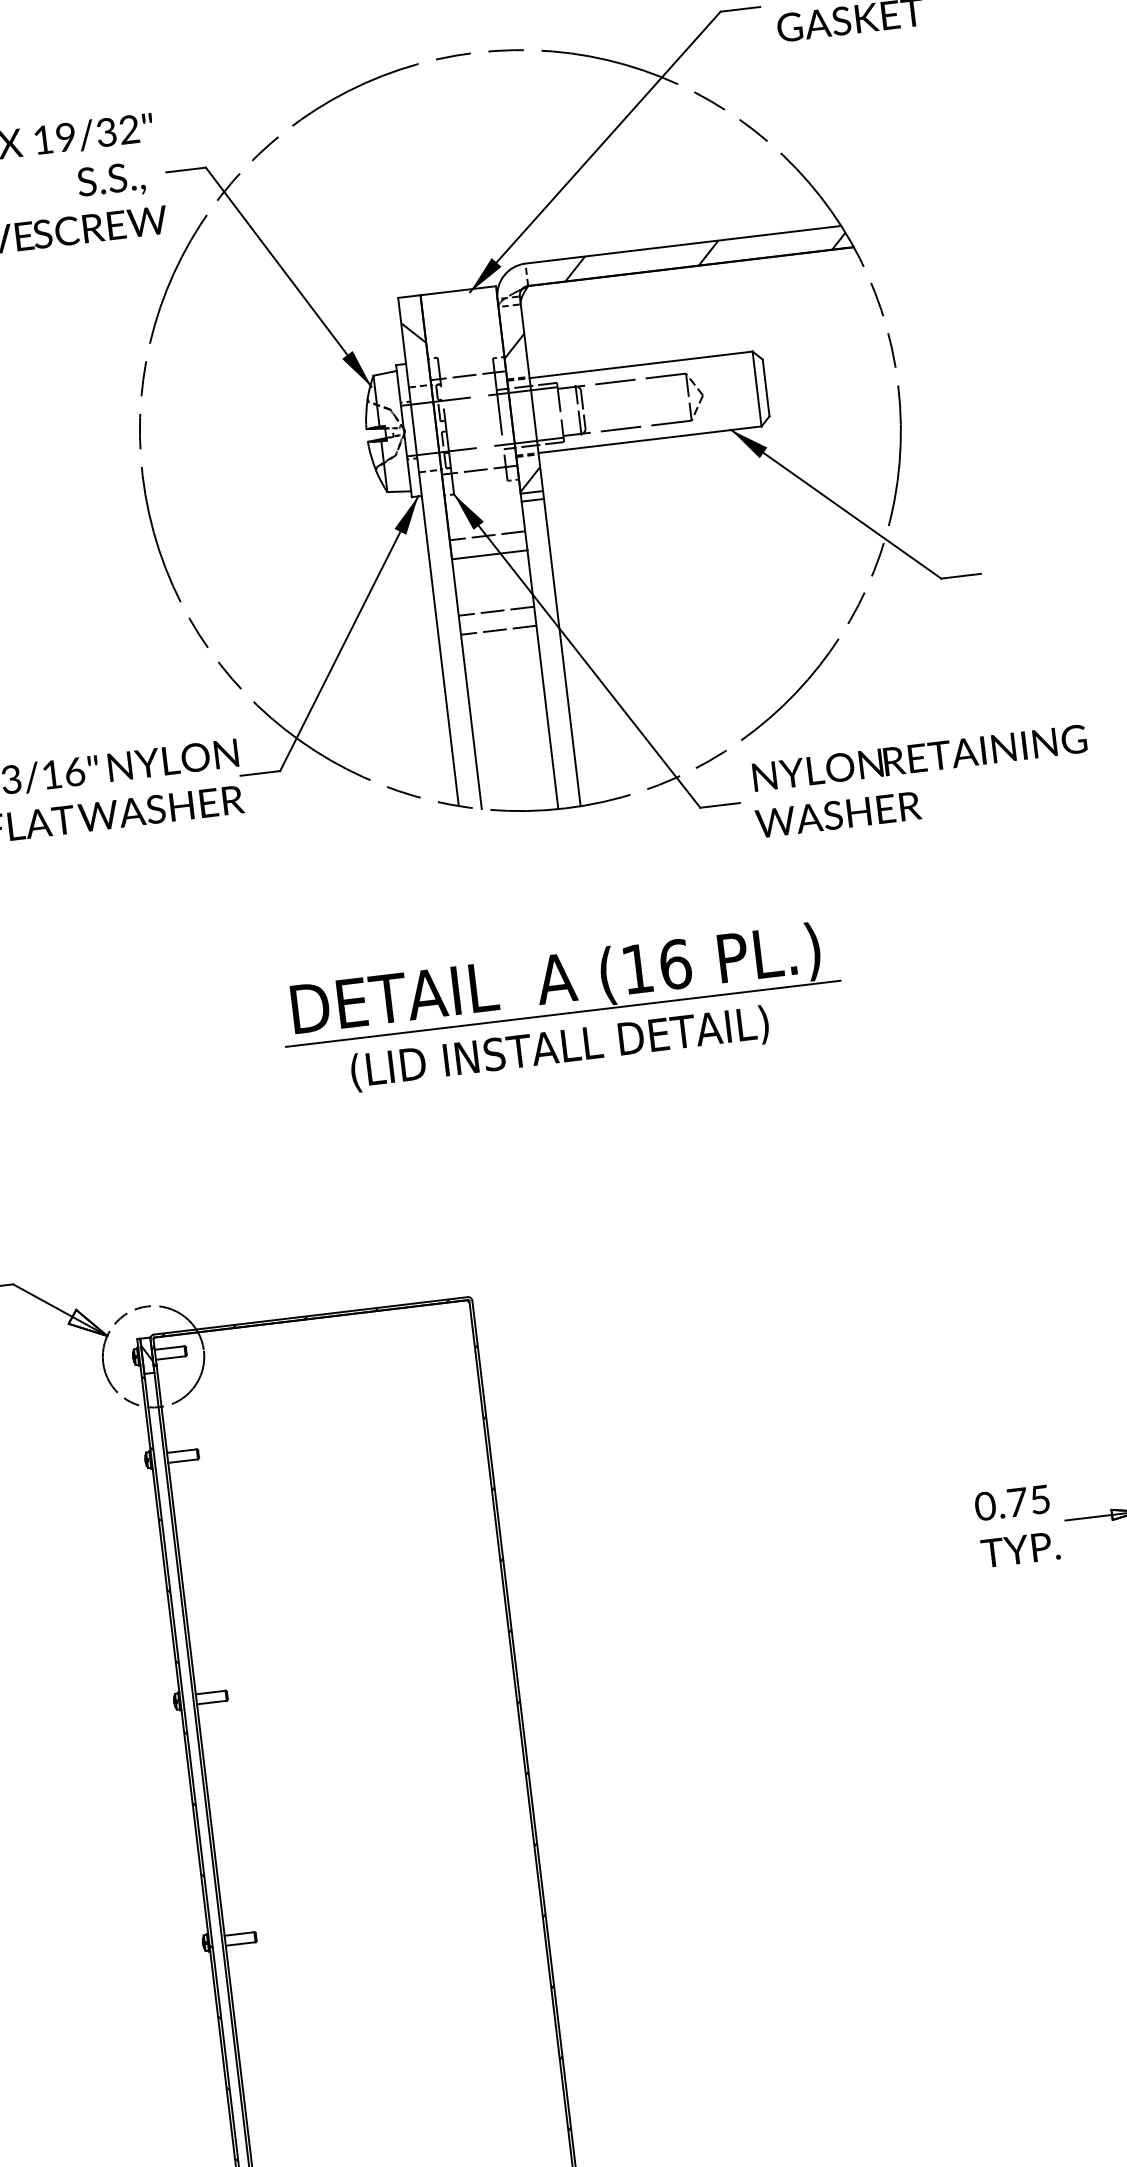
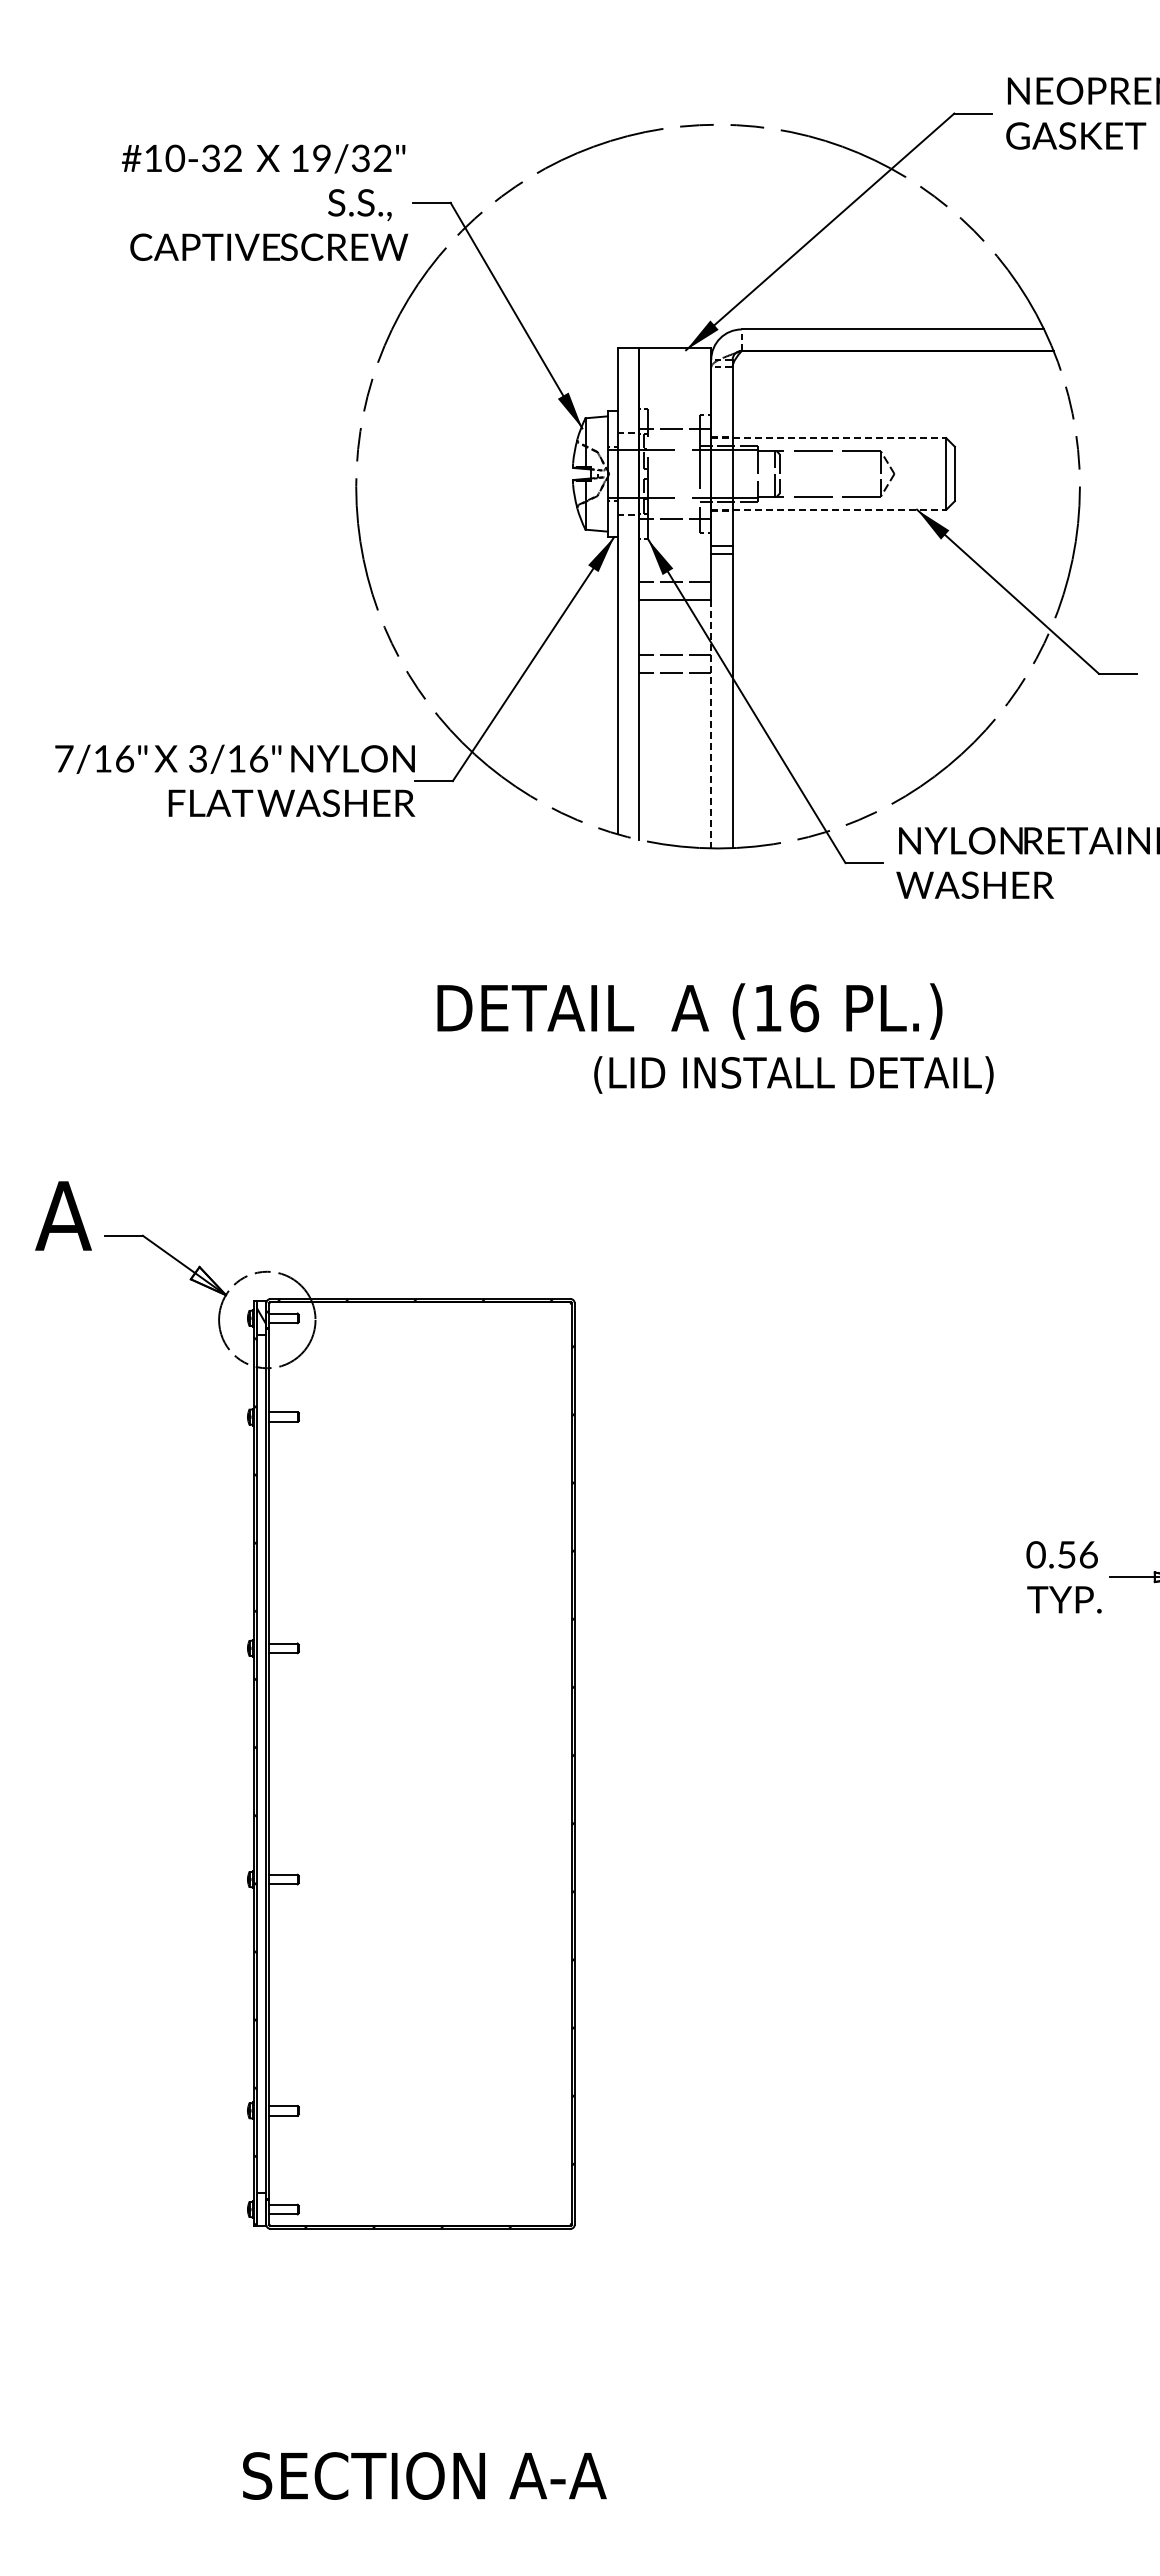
hatch: (412, 333) -> (627, 382), removed
hatch: (682, 358) -> (879, 436), removed
line: (641, 365) -> (839, 438), solid -> dashed
line: (650, 439) -> (839, 509), solid -> dashed
line: (543, 679) -> (711, 724), solid -> dashed
line: (562, 1014) -> (692, 1042), removed
text: (559, 1048) -> (793, 1074), moved
text: (1028, 1500) -> (1077, 1554), 0.75 -> 0.56

